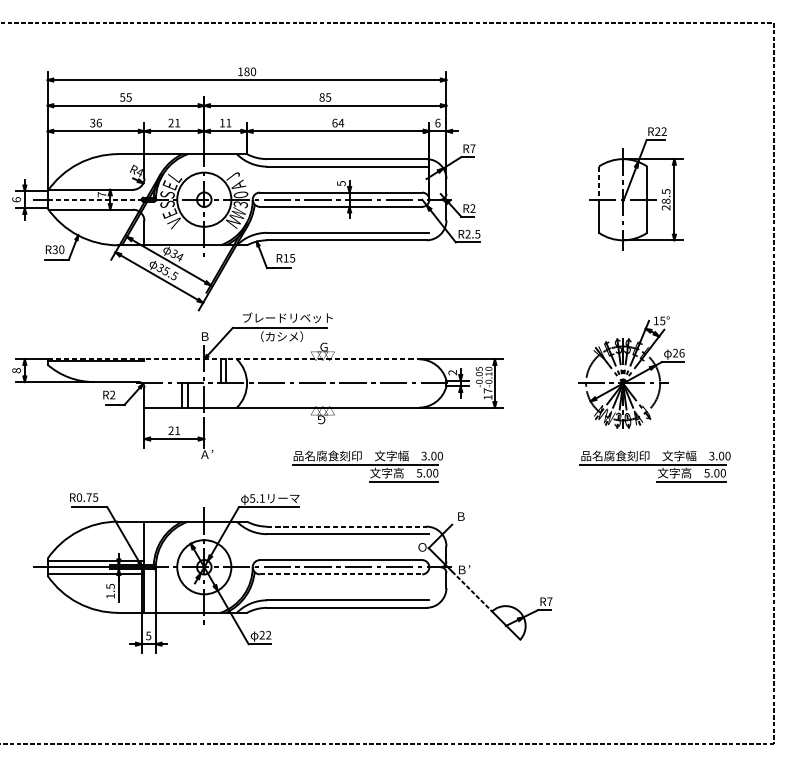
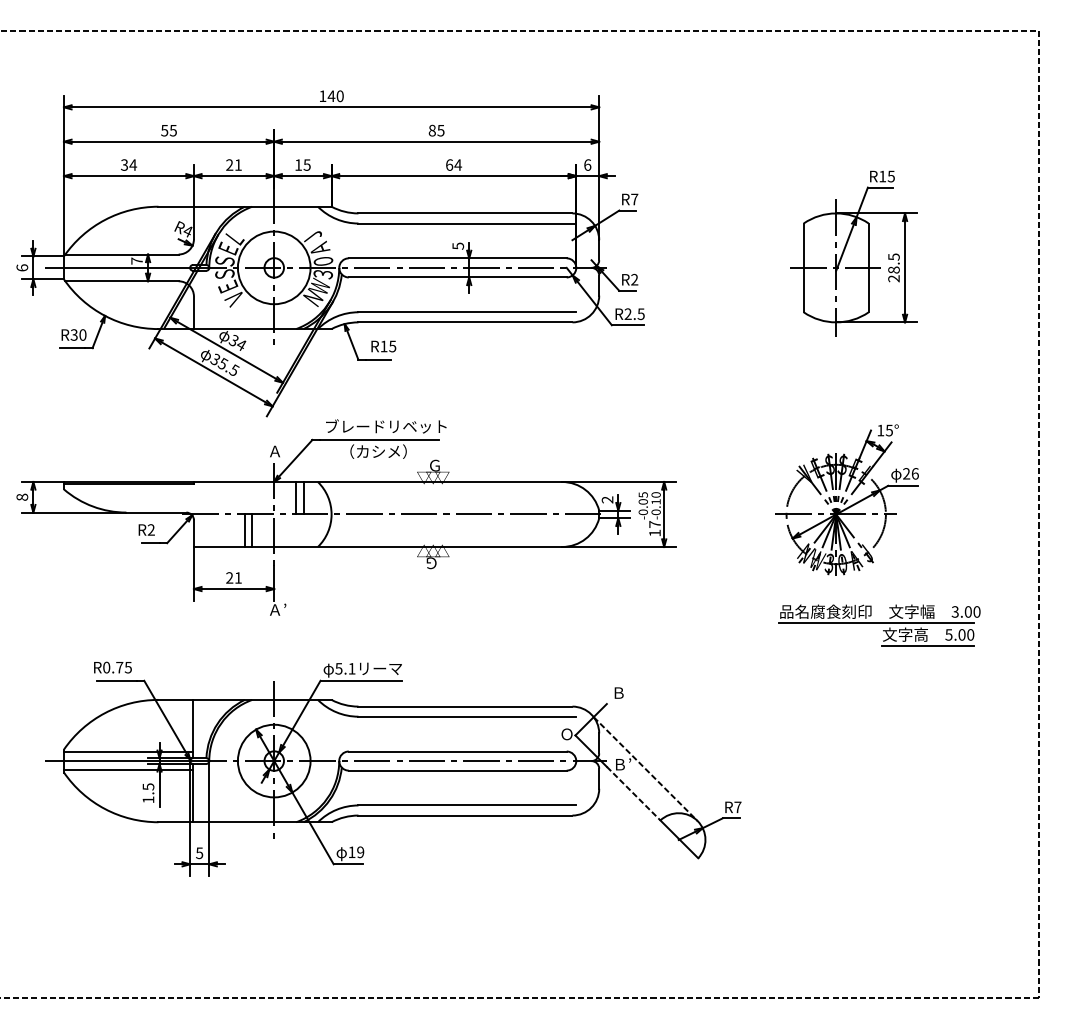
text: (246, 72) -> (331, 96), 180 -> 140
text: (99, 122) -> (133, 164), 36 -> 34
text: (228, 122) -> (306, 164), 11 -> 15
text: (660, 131) -> (886, 176), R22 -> R15
line: (598, 183) -> (803, 246), dashed -> solid
line: (94, 199) -> (127, 267), dashed -> solid
text: (204, 336) -> (274, 451), Ｂ -> Ａ
line: (233, 359) -> (313, 482), dashed -> solid
part: (367, 466) -> (493, 625), removed
line: (346, 526) -> (465, 706), dashed -> solid
line: (480, 573) -> (645, 769), added
line: (340, 574) -> (457, 770), dashed -> solid
text: (265, 635) -> (356, 852), 22 -> 19

